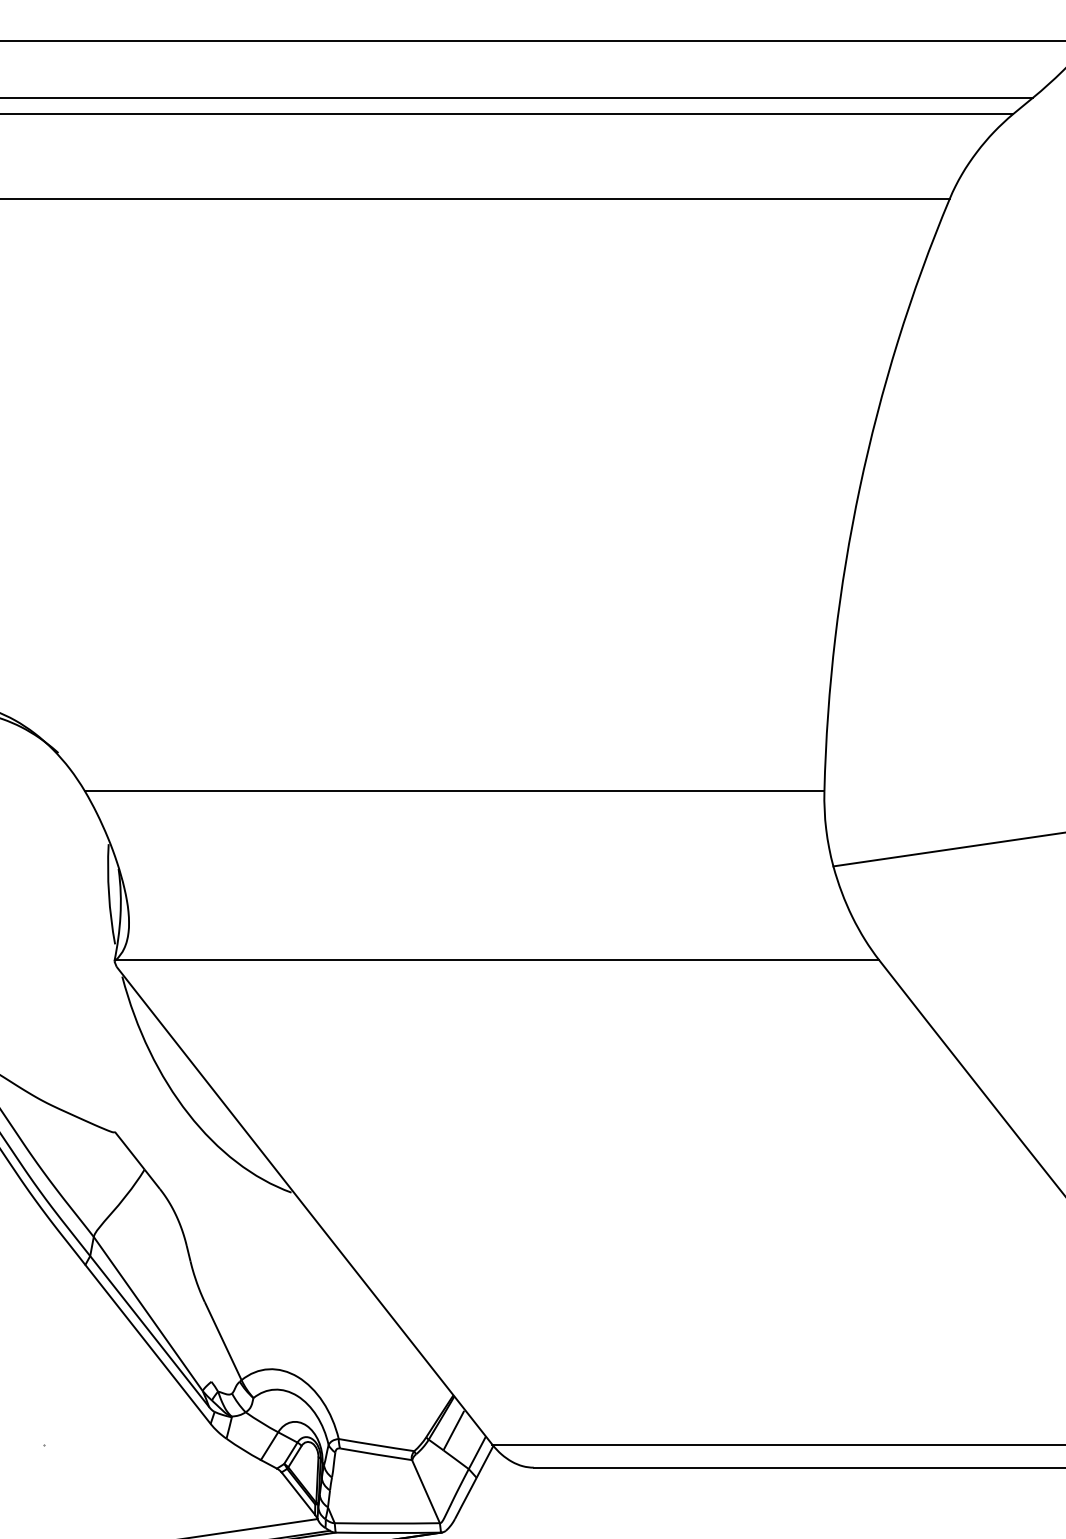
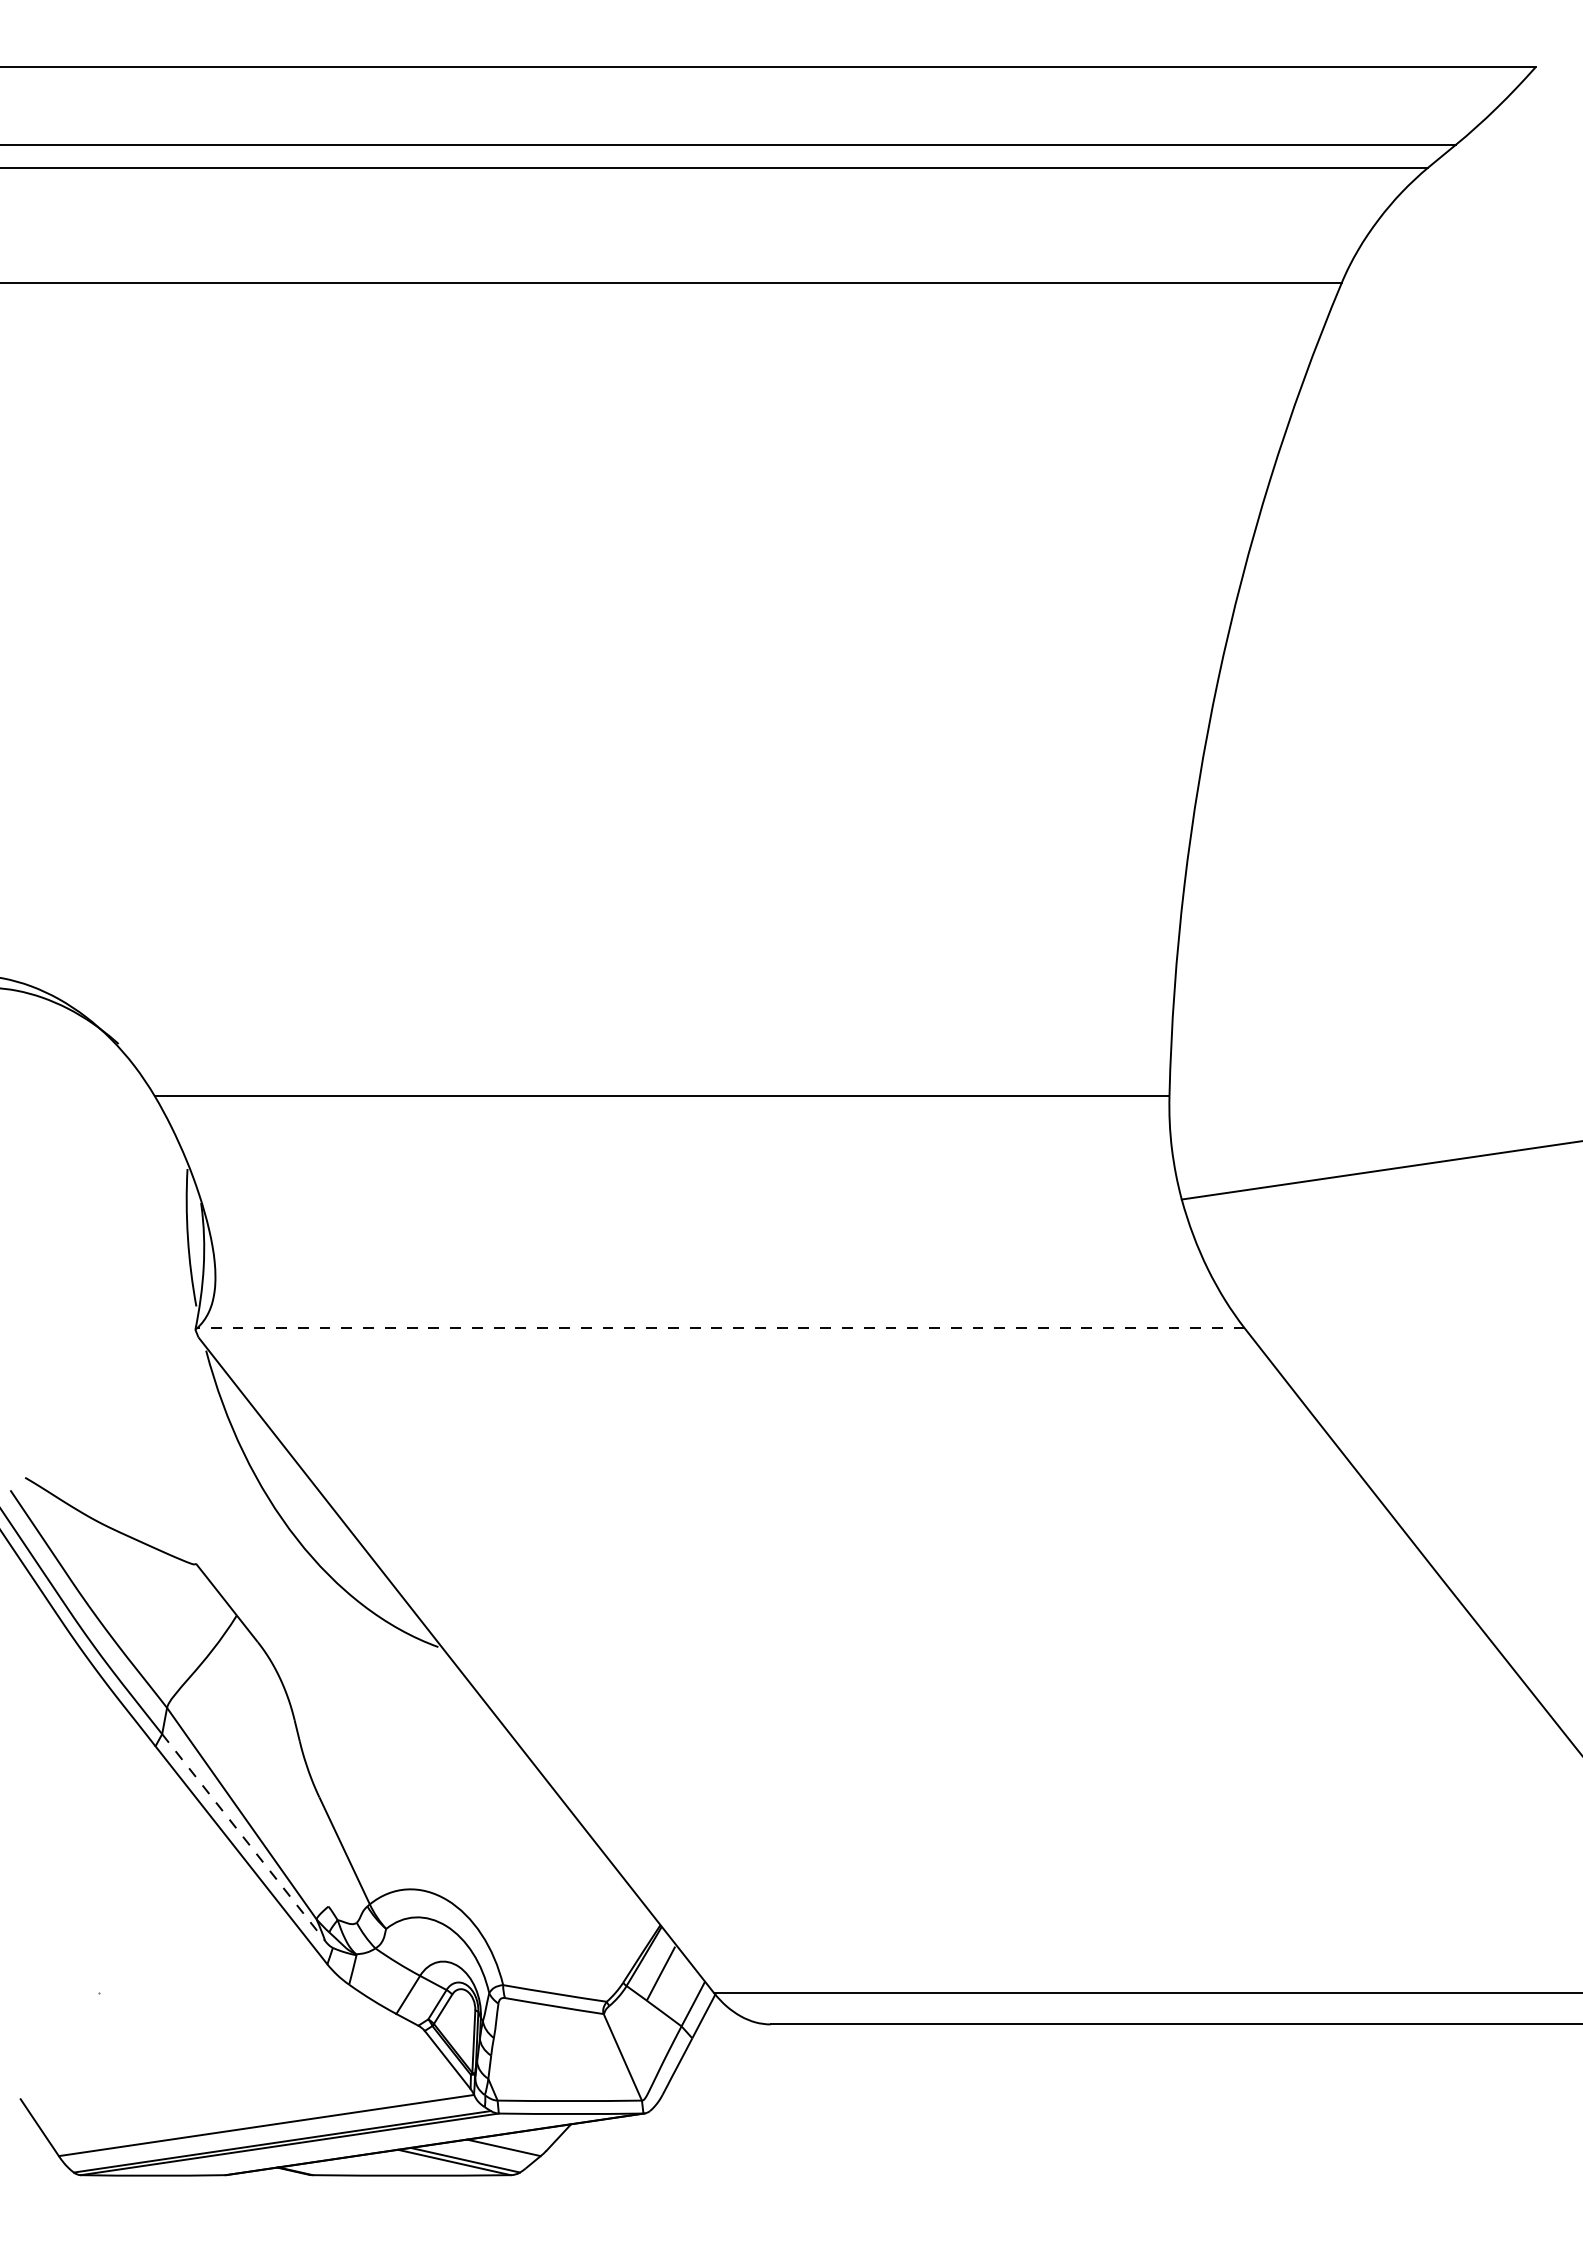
line: (497, 960) -> (720, 1328), solid -> dashed
line: (149, 1331) -> (243, 1837), solid -> dashed

